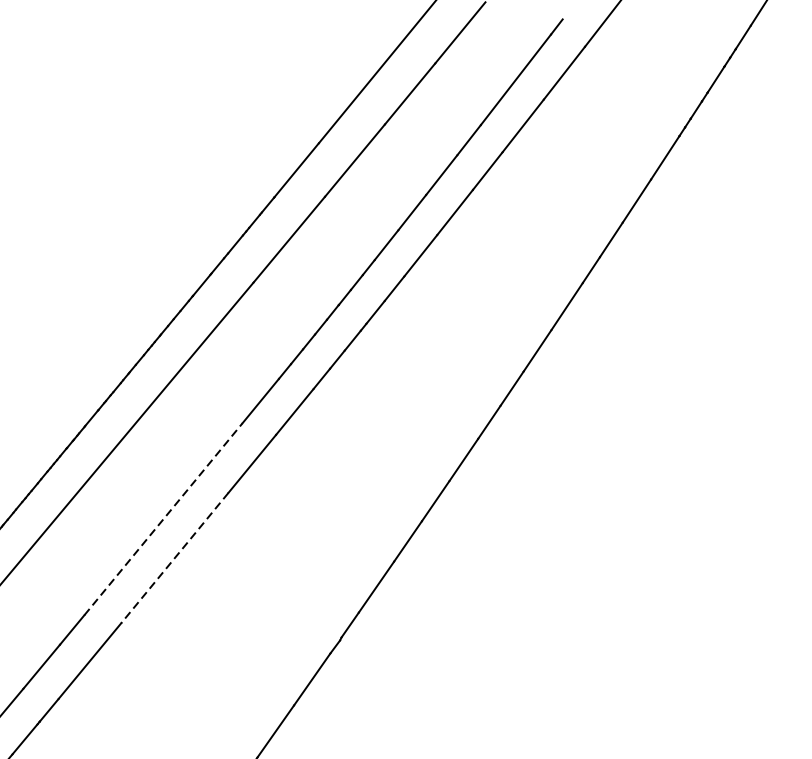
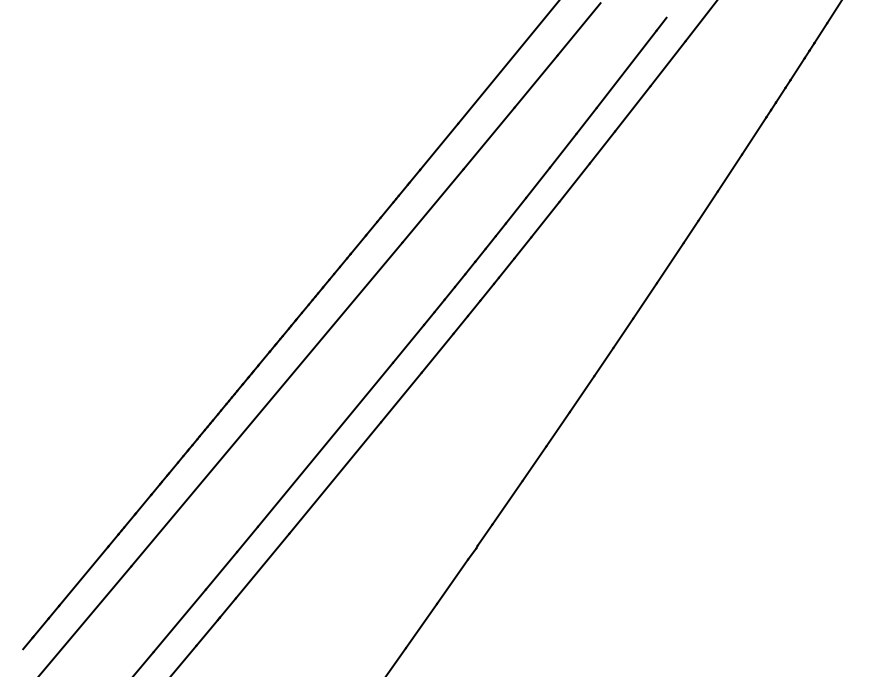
line: (163, 518) -> (325, 444), dashed -> solid
line: (174, 558) -> (334, 478), dashed -> solid

